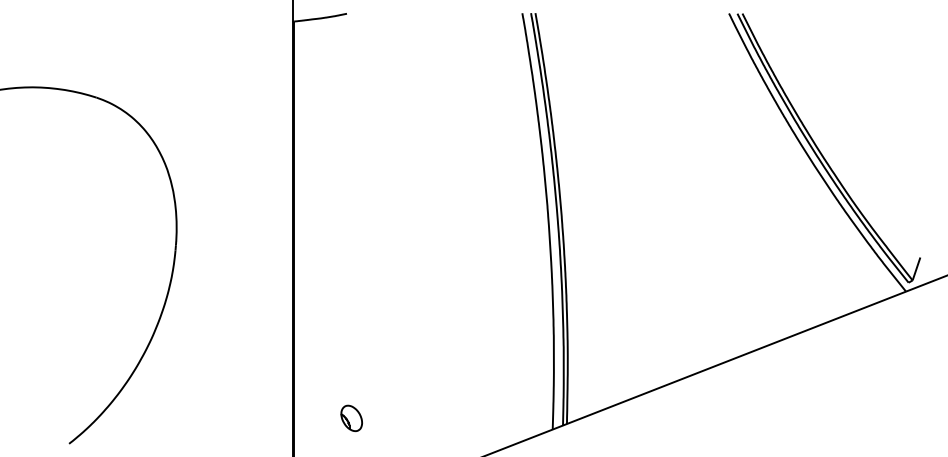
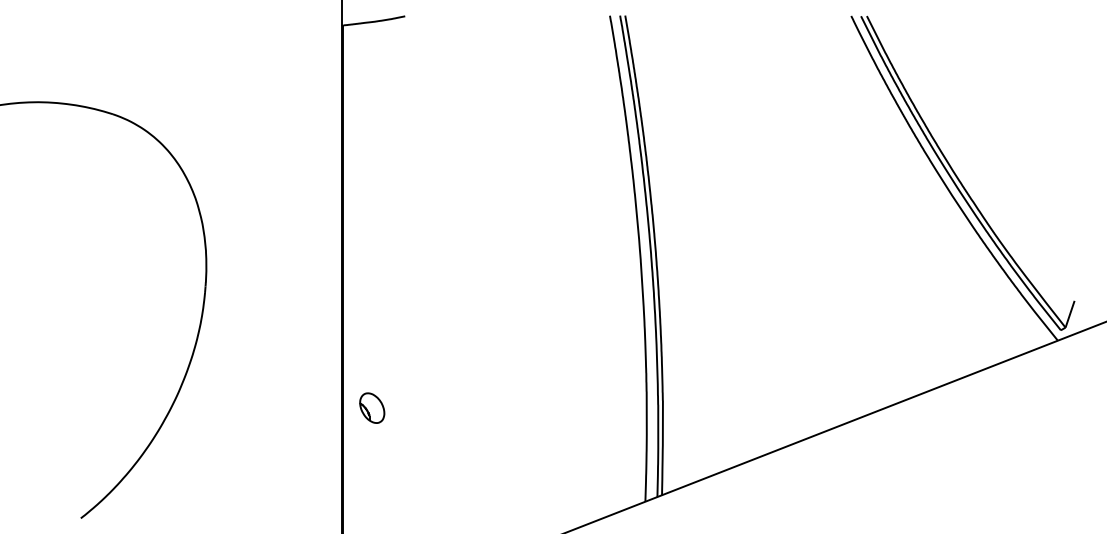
part: (351, 418) -> (371, 408), moved

